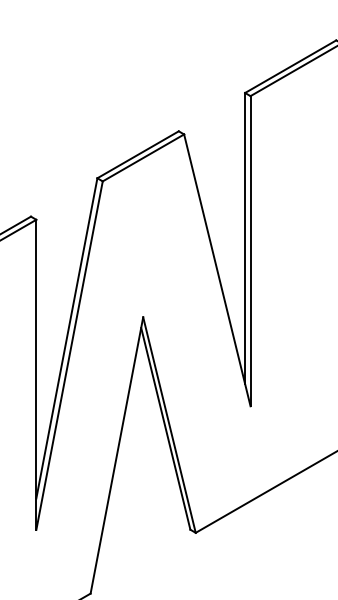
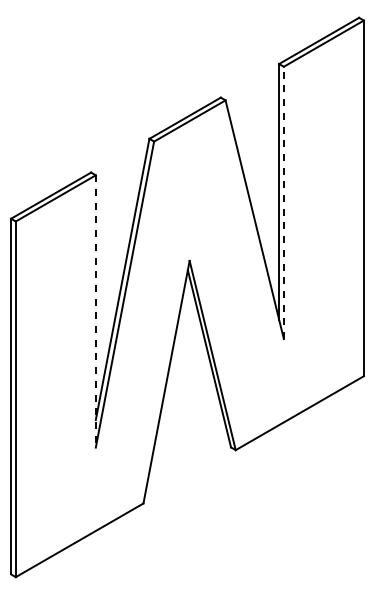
line: (250, 250) -> (283, 202), solid -> dashed
line: (35, 374) -> (95, 311), solid -> dashed

